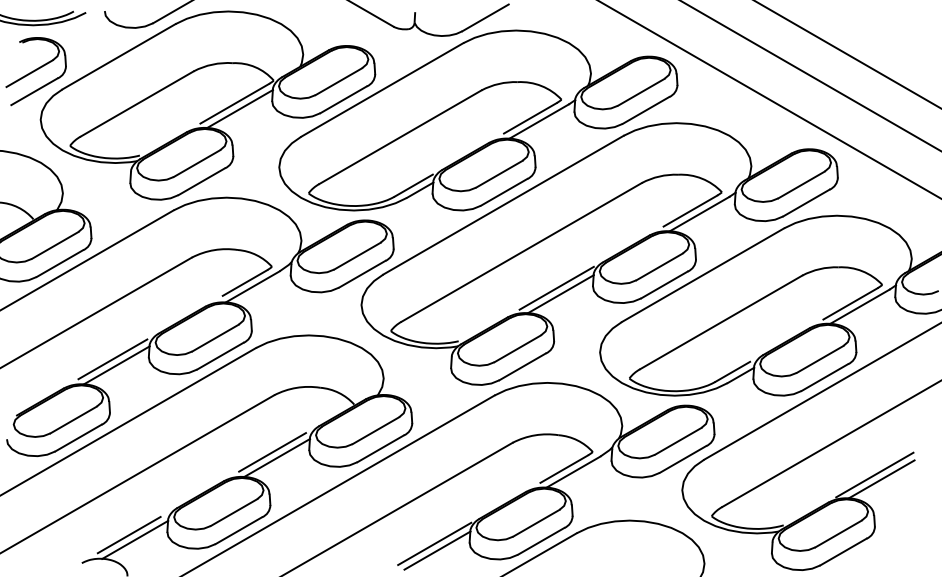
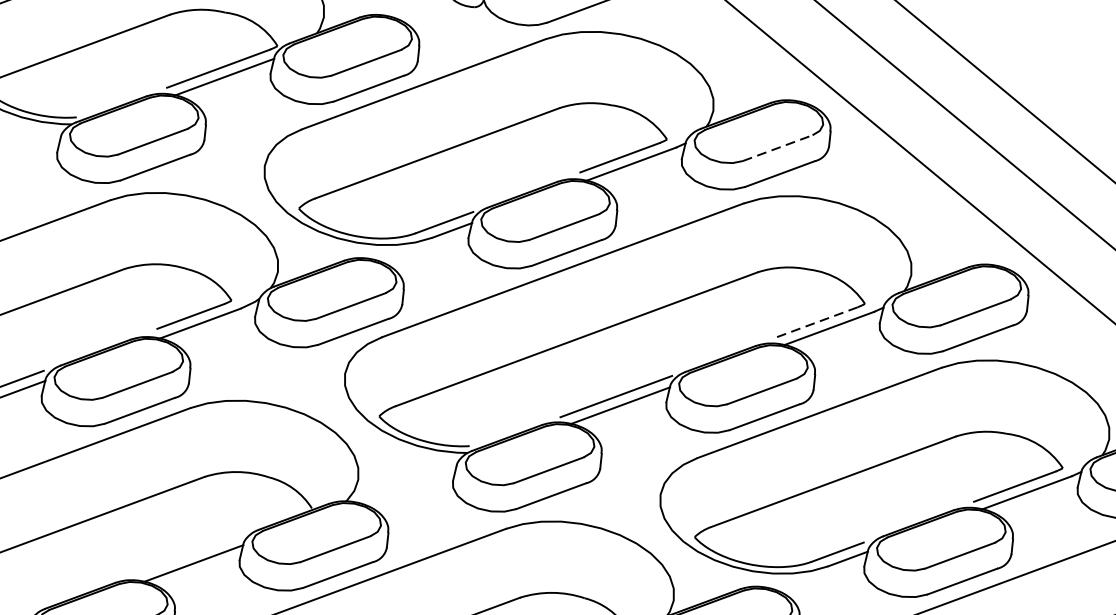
line: (641, 92) -> (778, 148), solid -> dashed
line: (690, 211) -> (817, 322), solid -> dashed
line: (272, 452) -> (188, 554), removed

